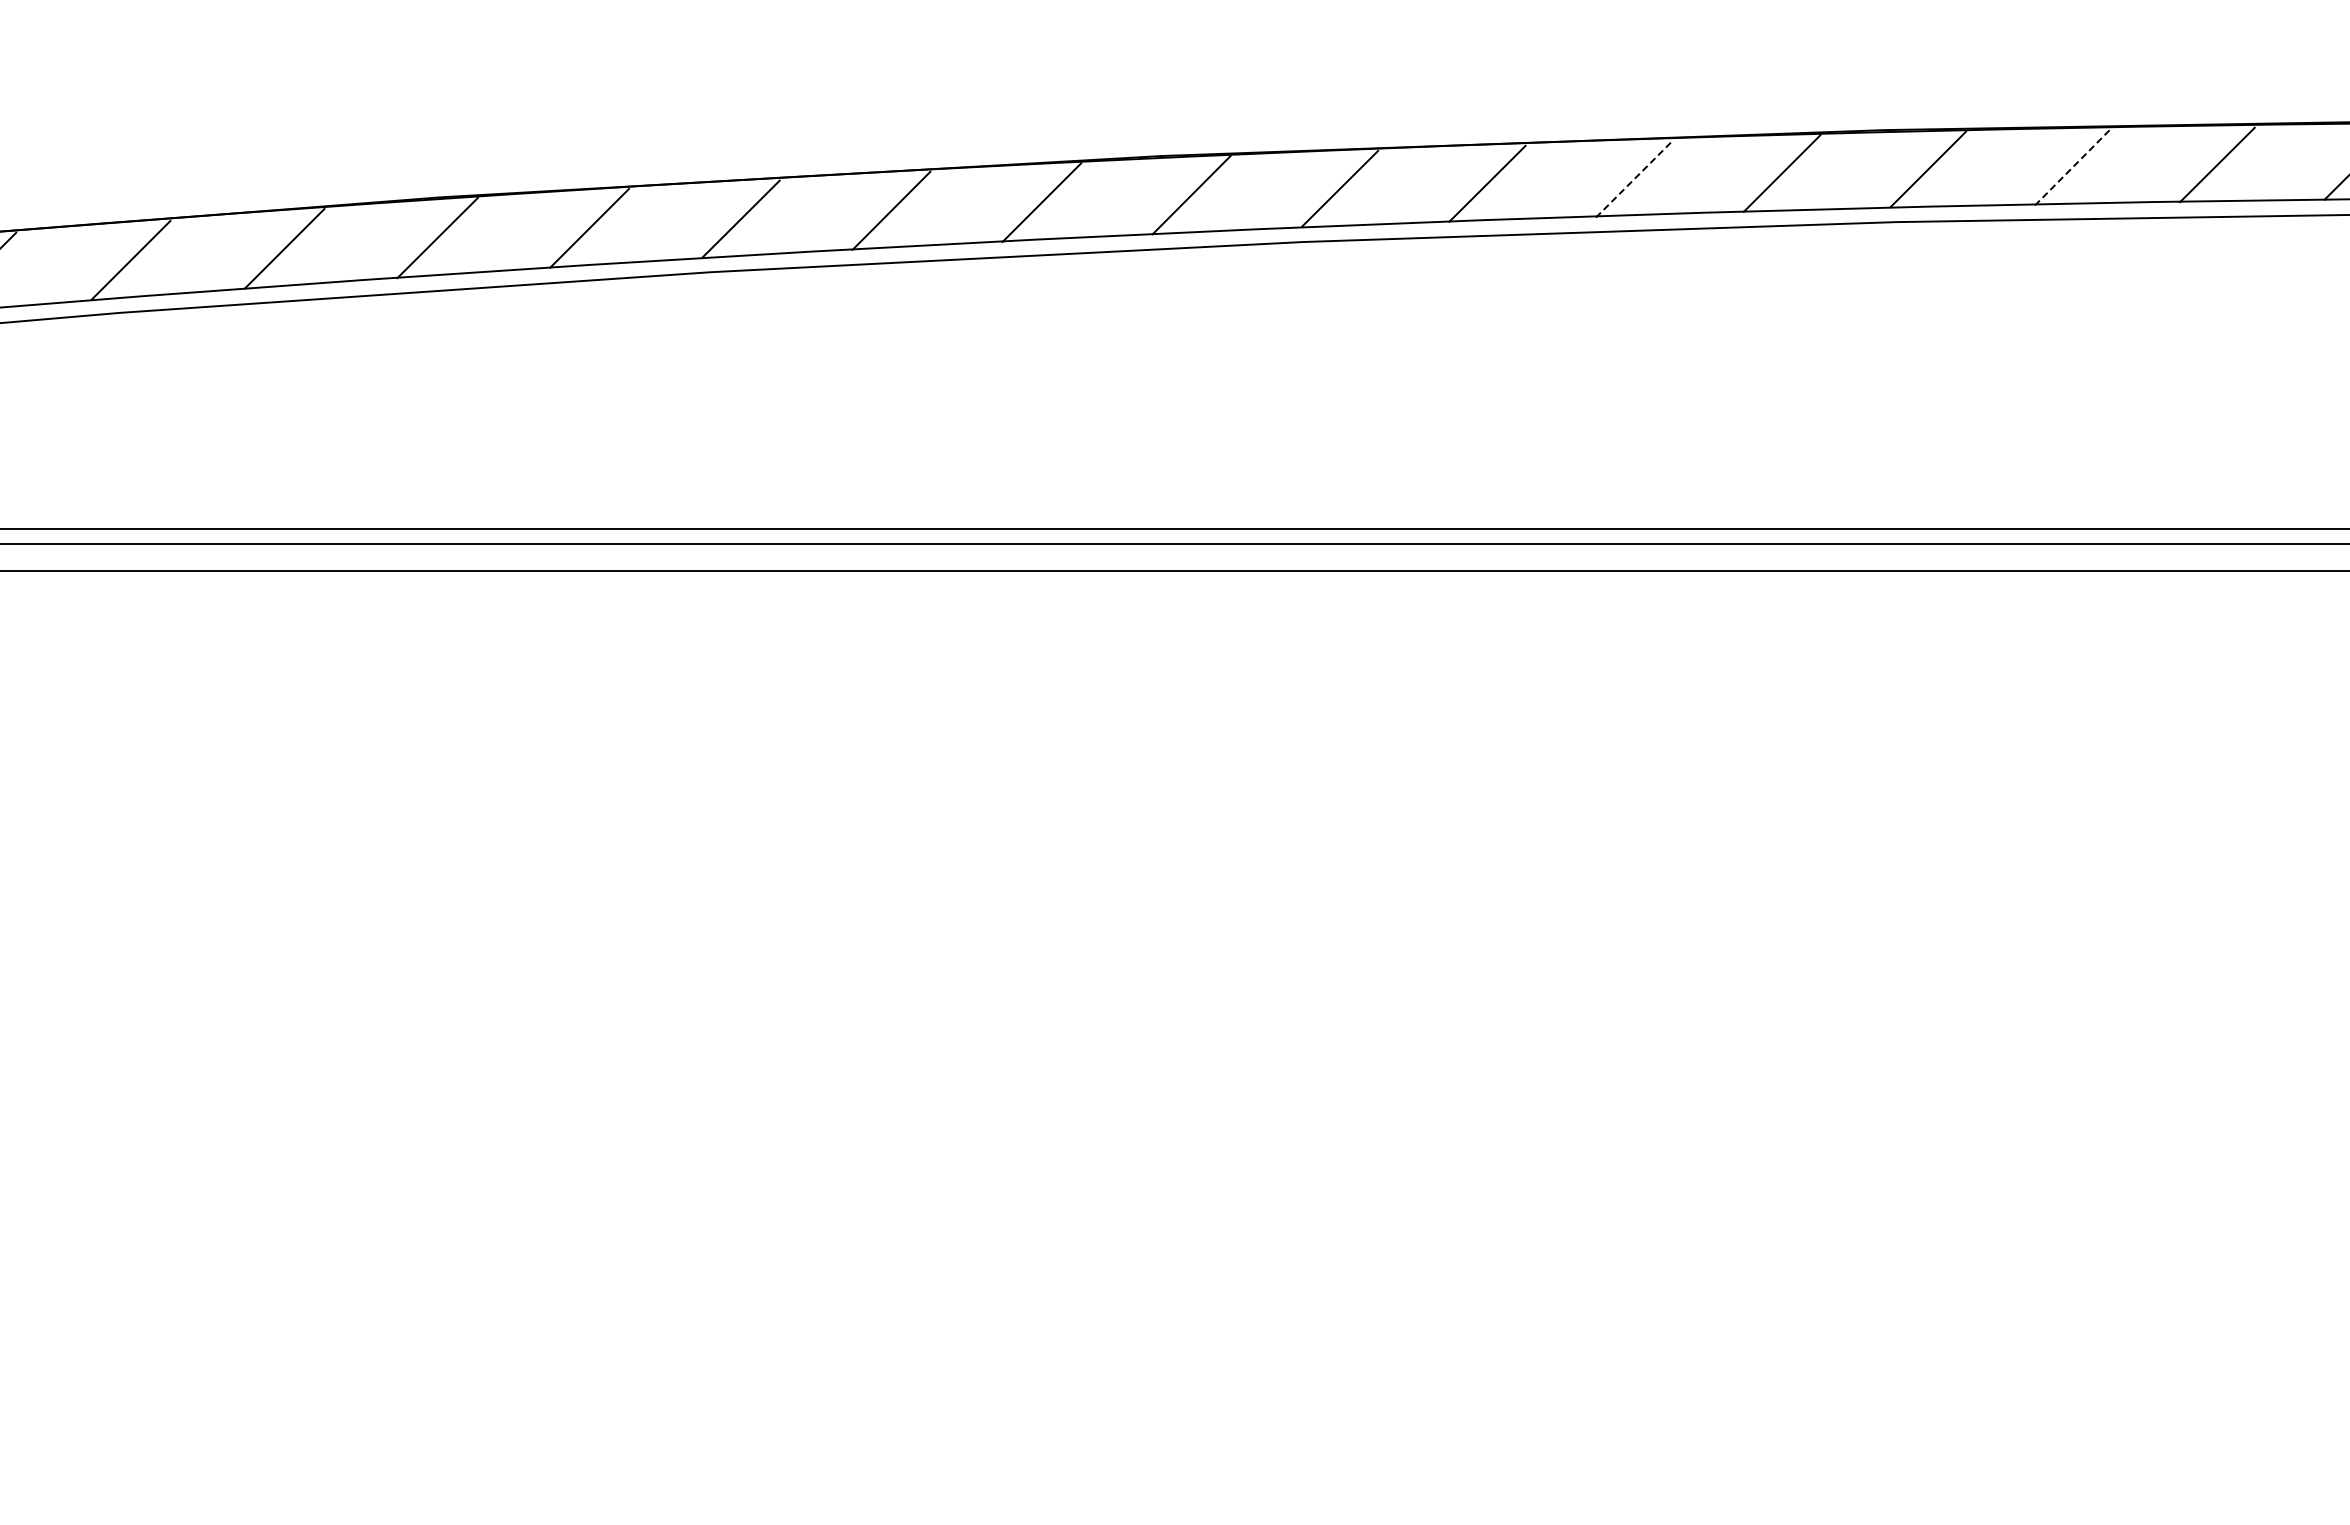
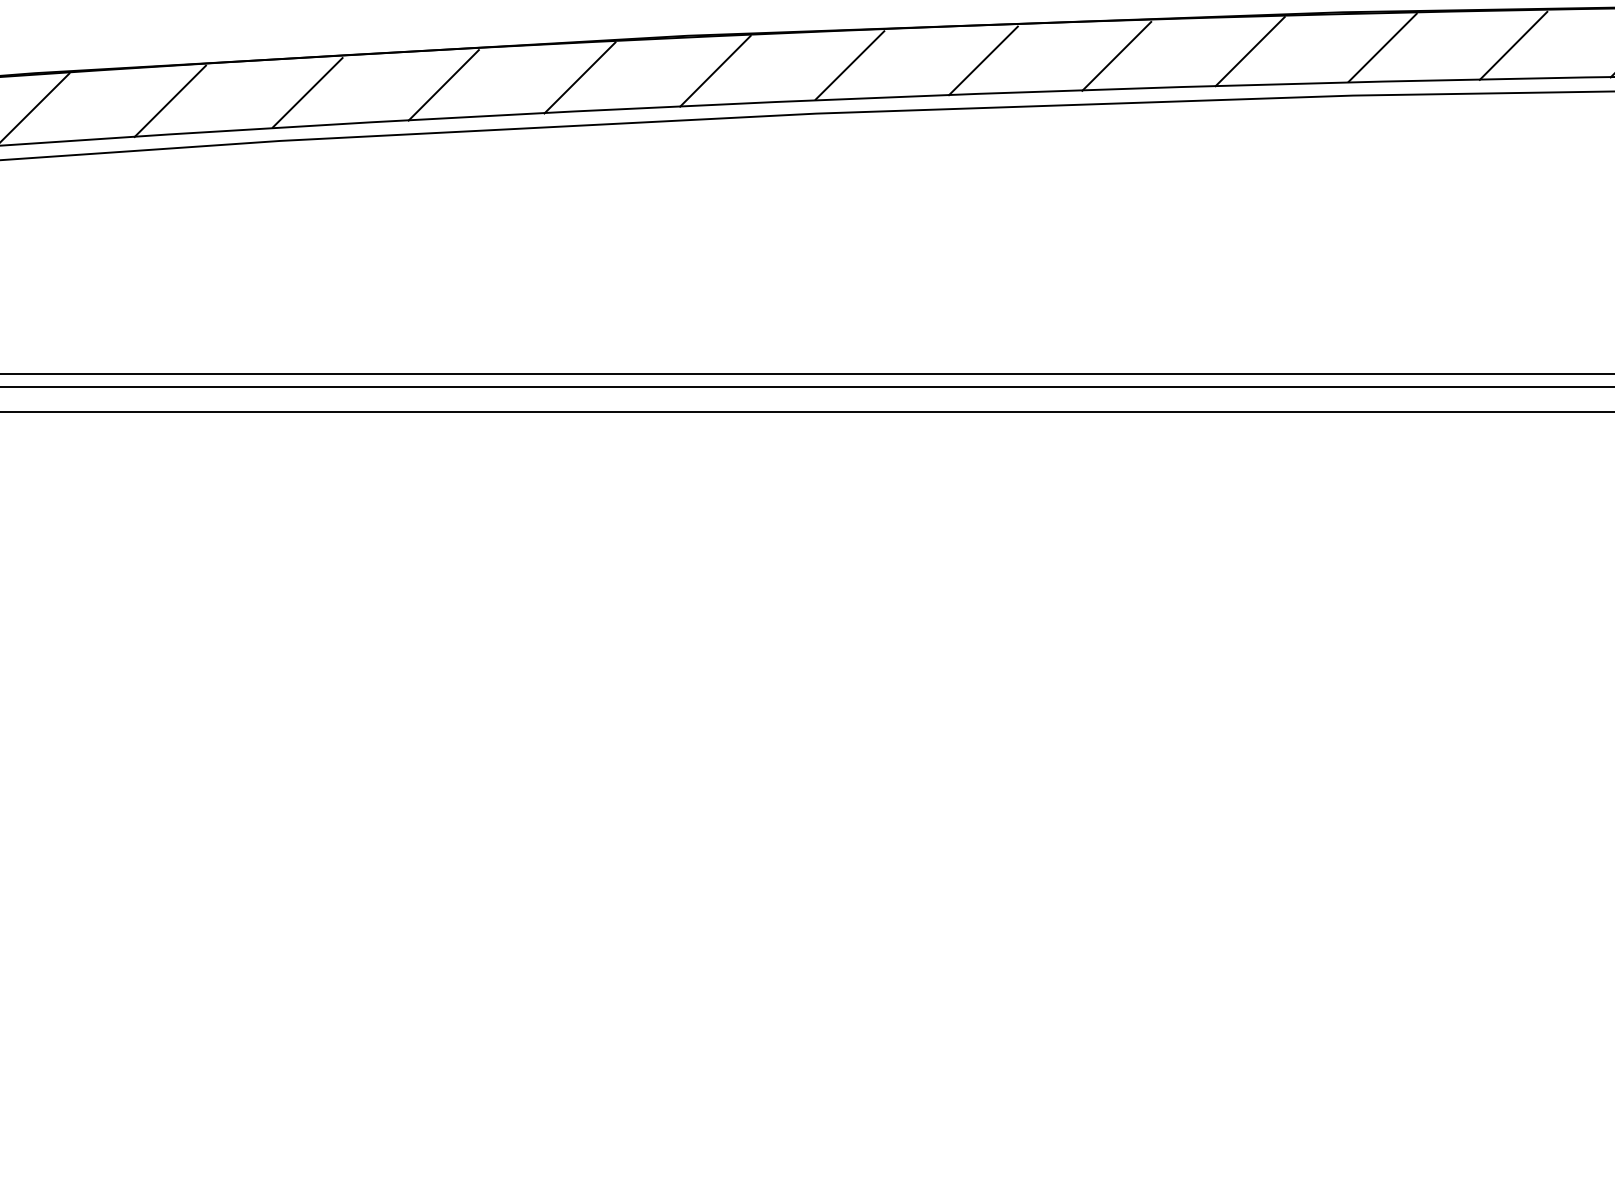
line: (2072, 167) -> (1513, 46), dashed -> solid
line: (1634, 178) -> (1116, 56), dashed -> solid

